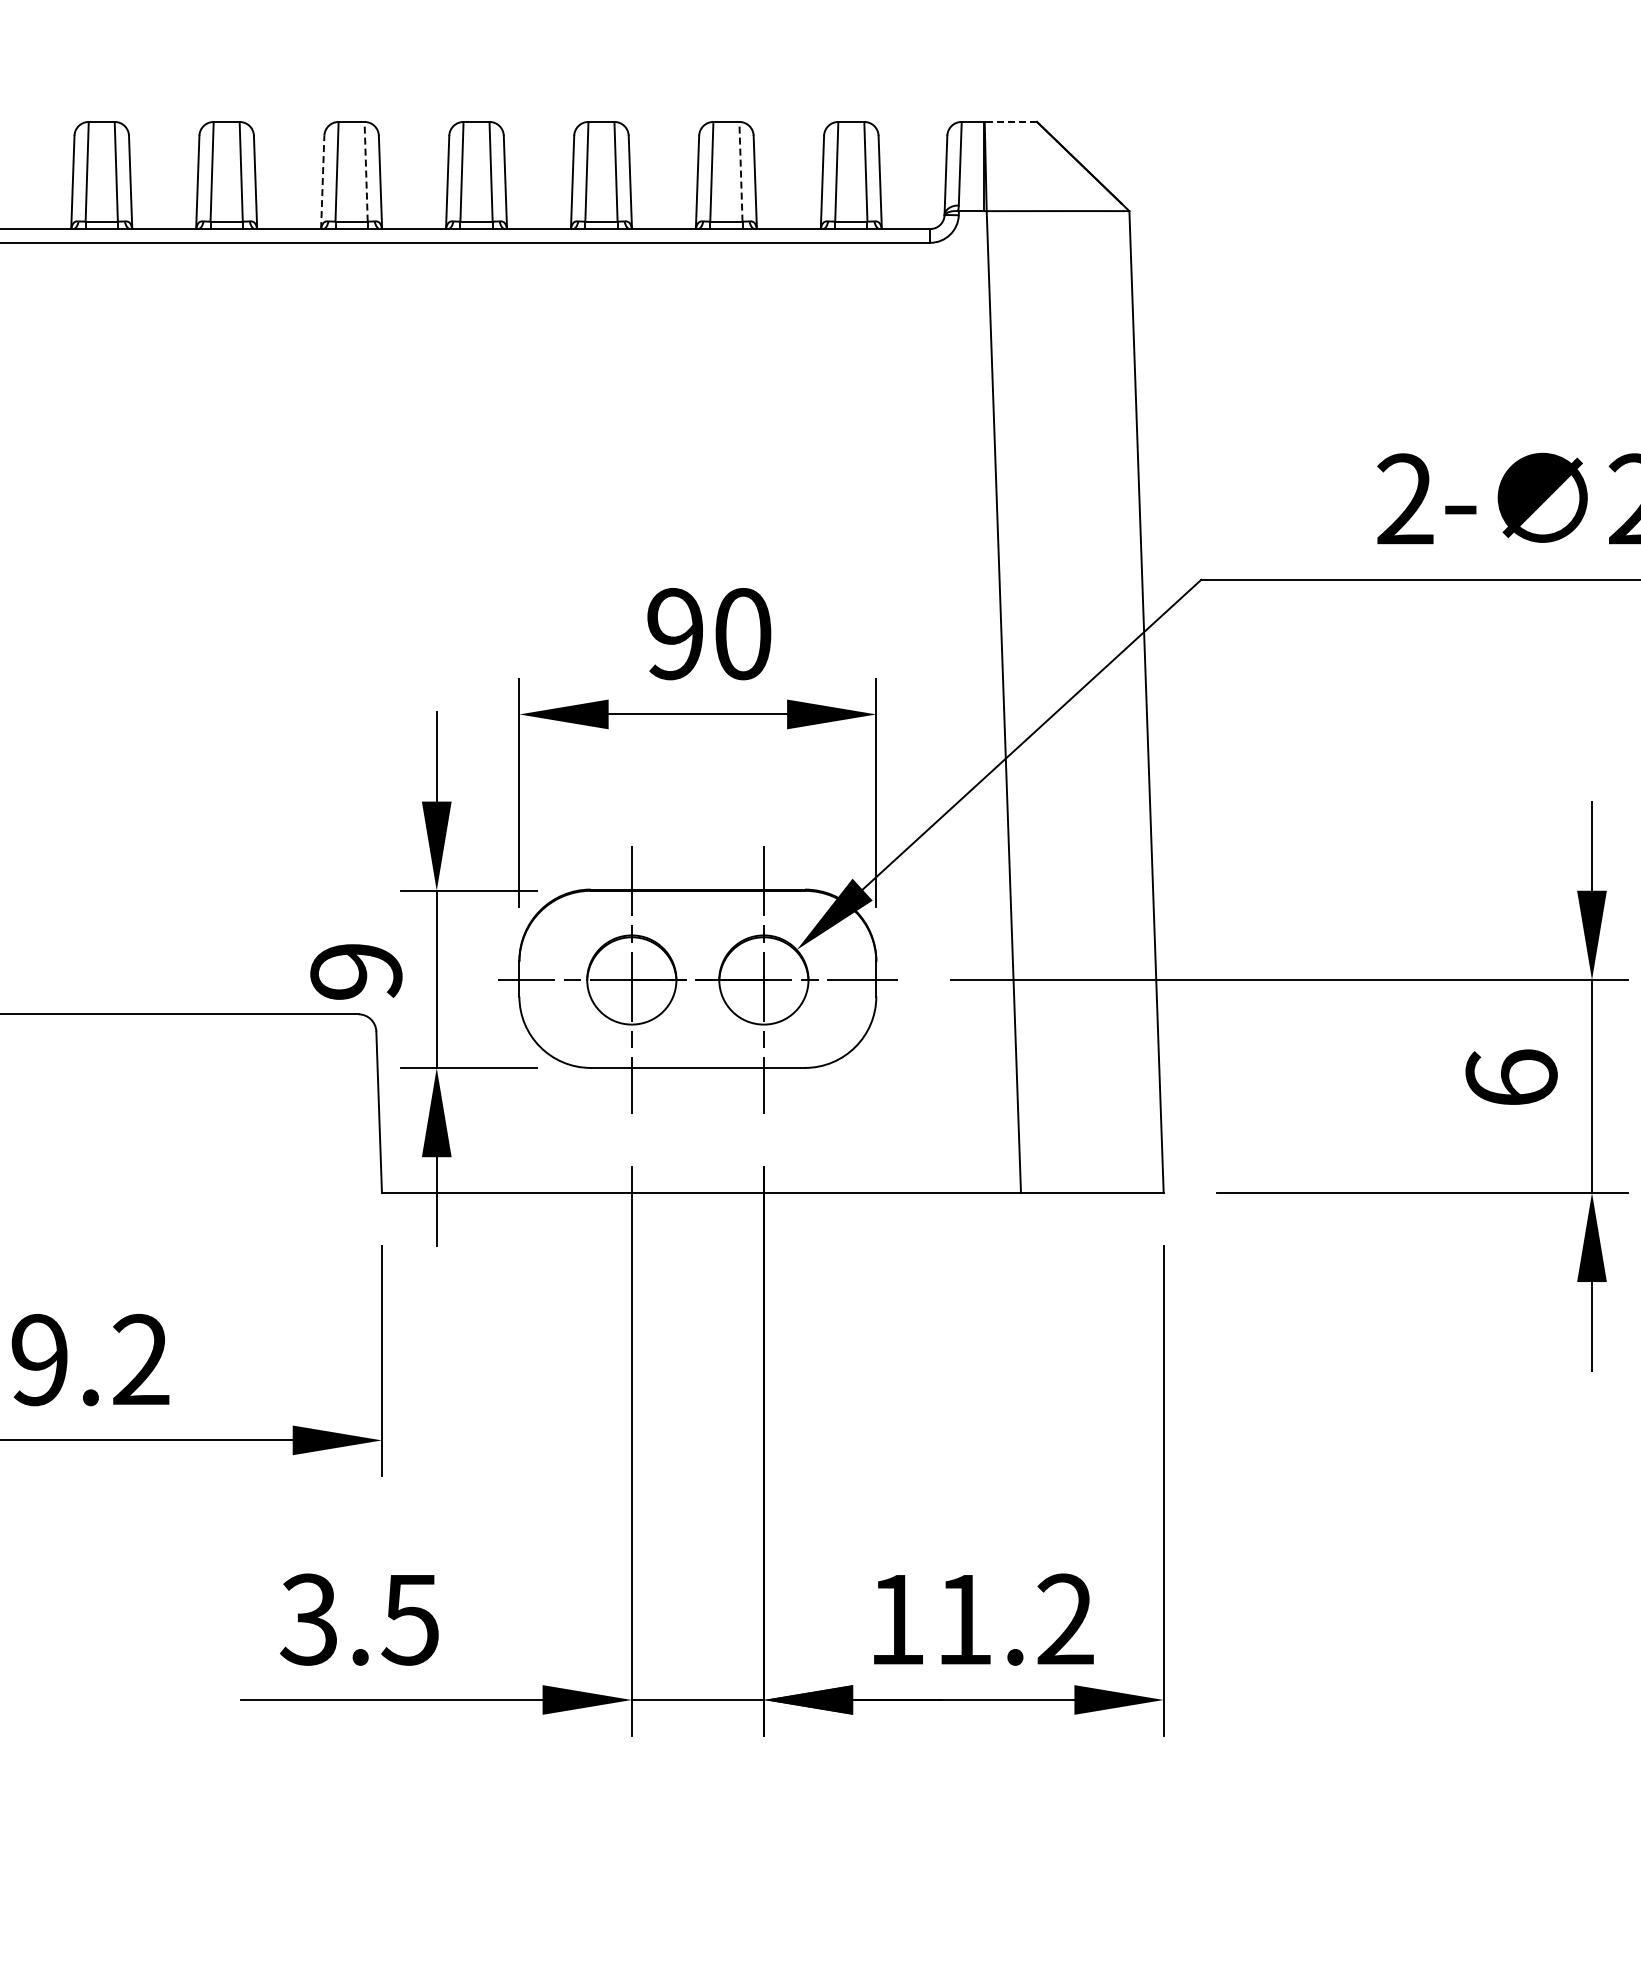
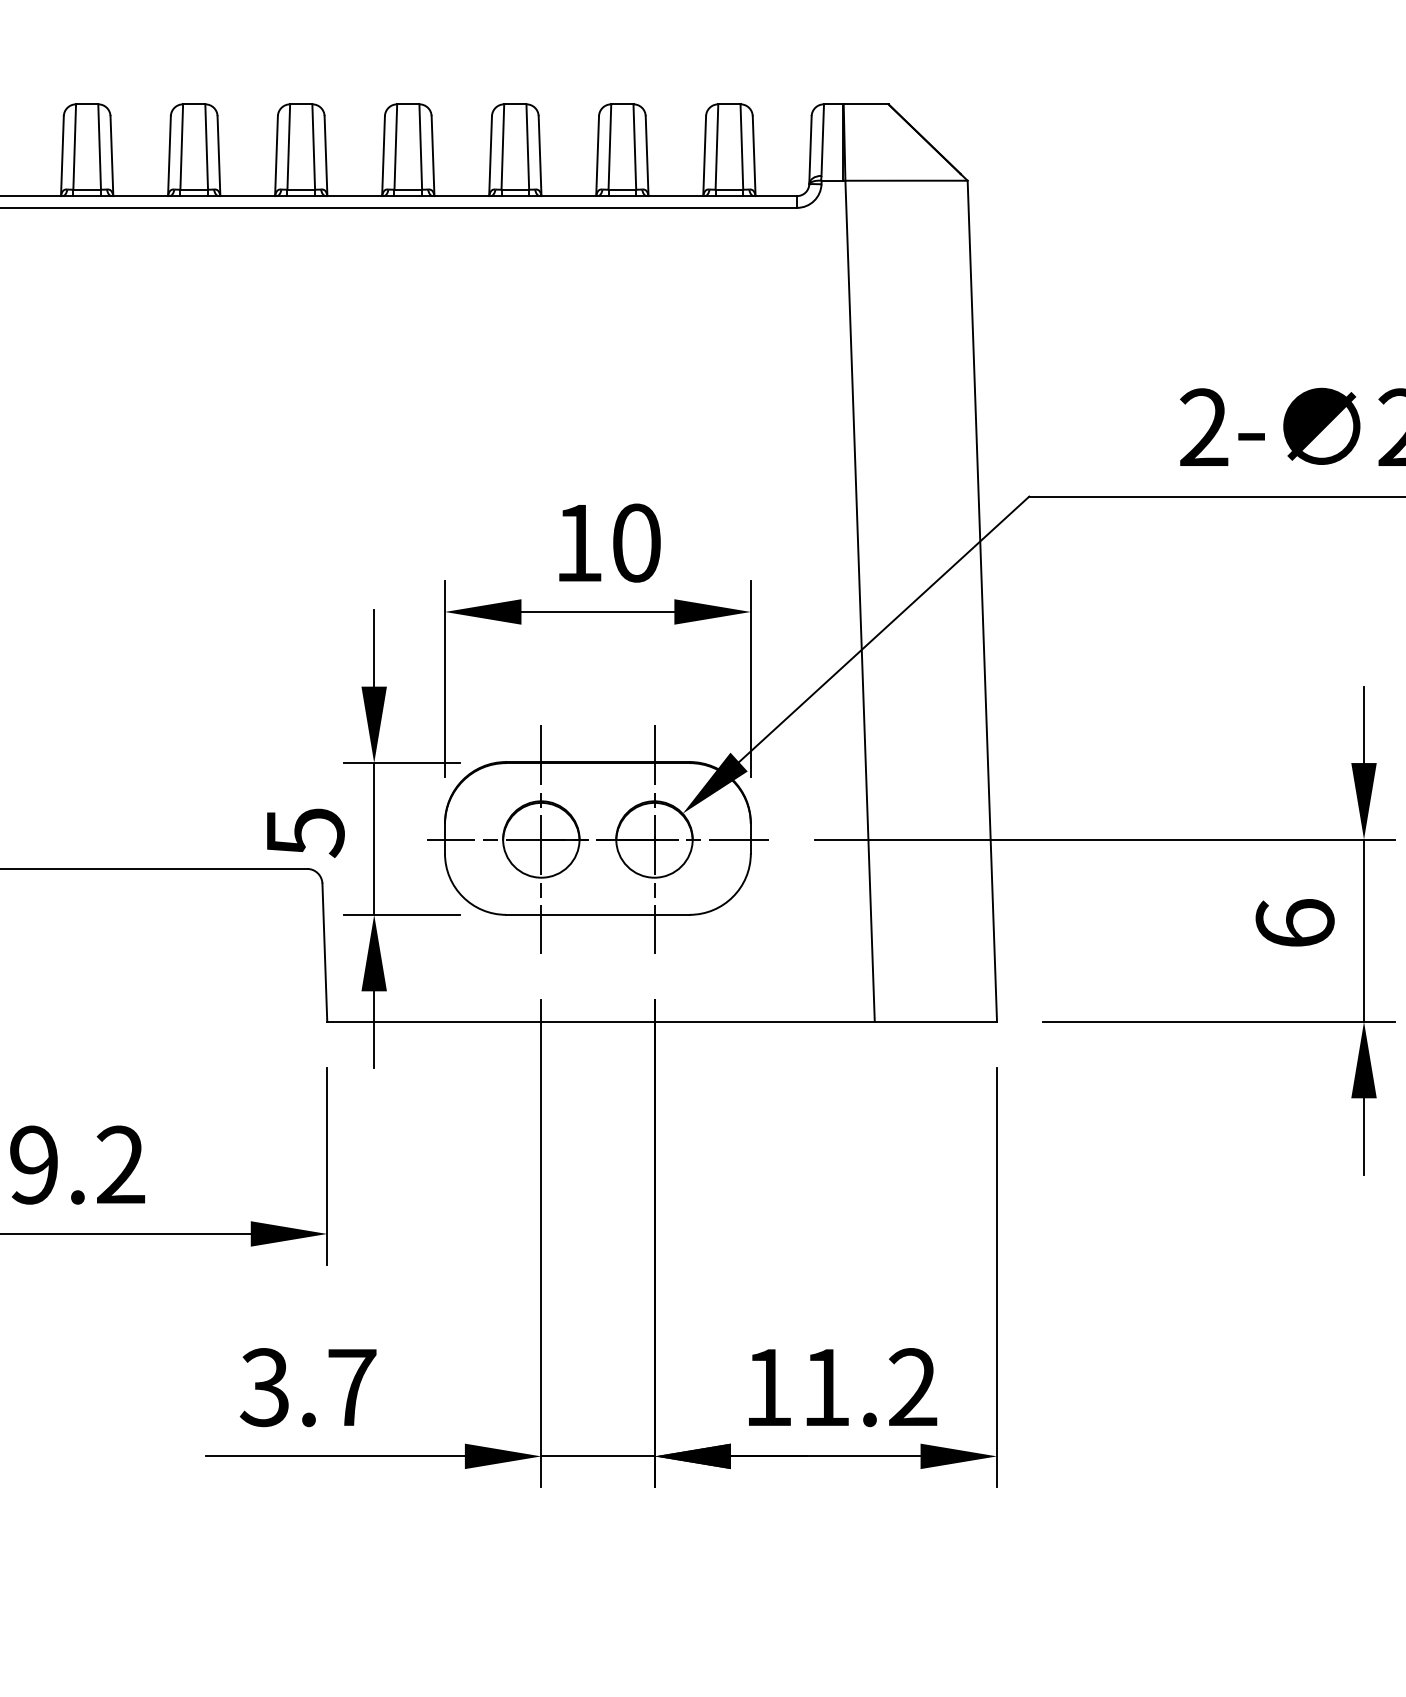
line: (1010, 121) -> (865, 103), dashed -> solid
line: (366, 171) -> (314, 146), dashed -> solid
line: (740, 171) -> (634, 146), dashed -> solid
line: (322, 182) -> (276, 156), dashed -> solid
text: (674, 634) -> (577, 543), 90 -> 10
text: (356, 972) -> (305, 833), 9 -> 5
text: (410, 1620) -> (351, 1388), 3.5 -> 3.7

